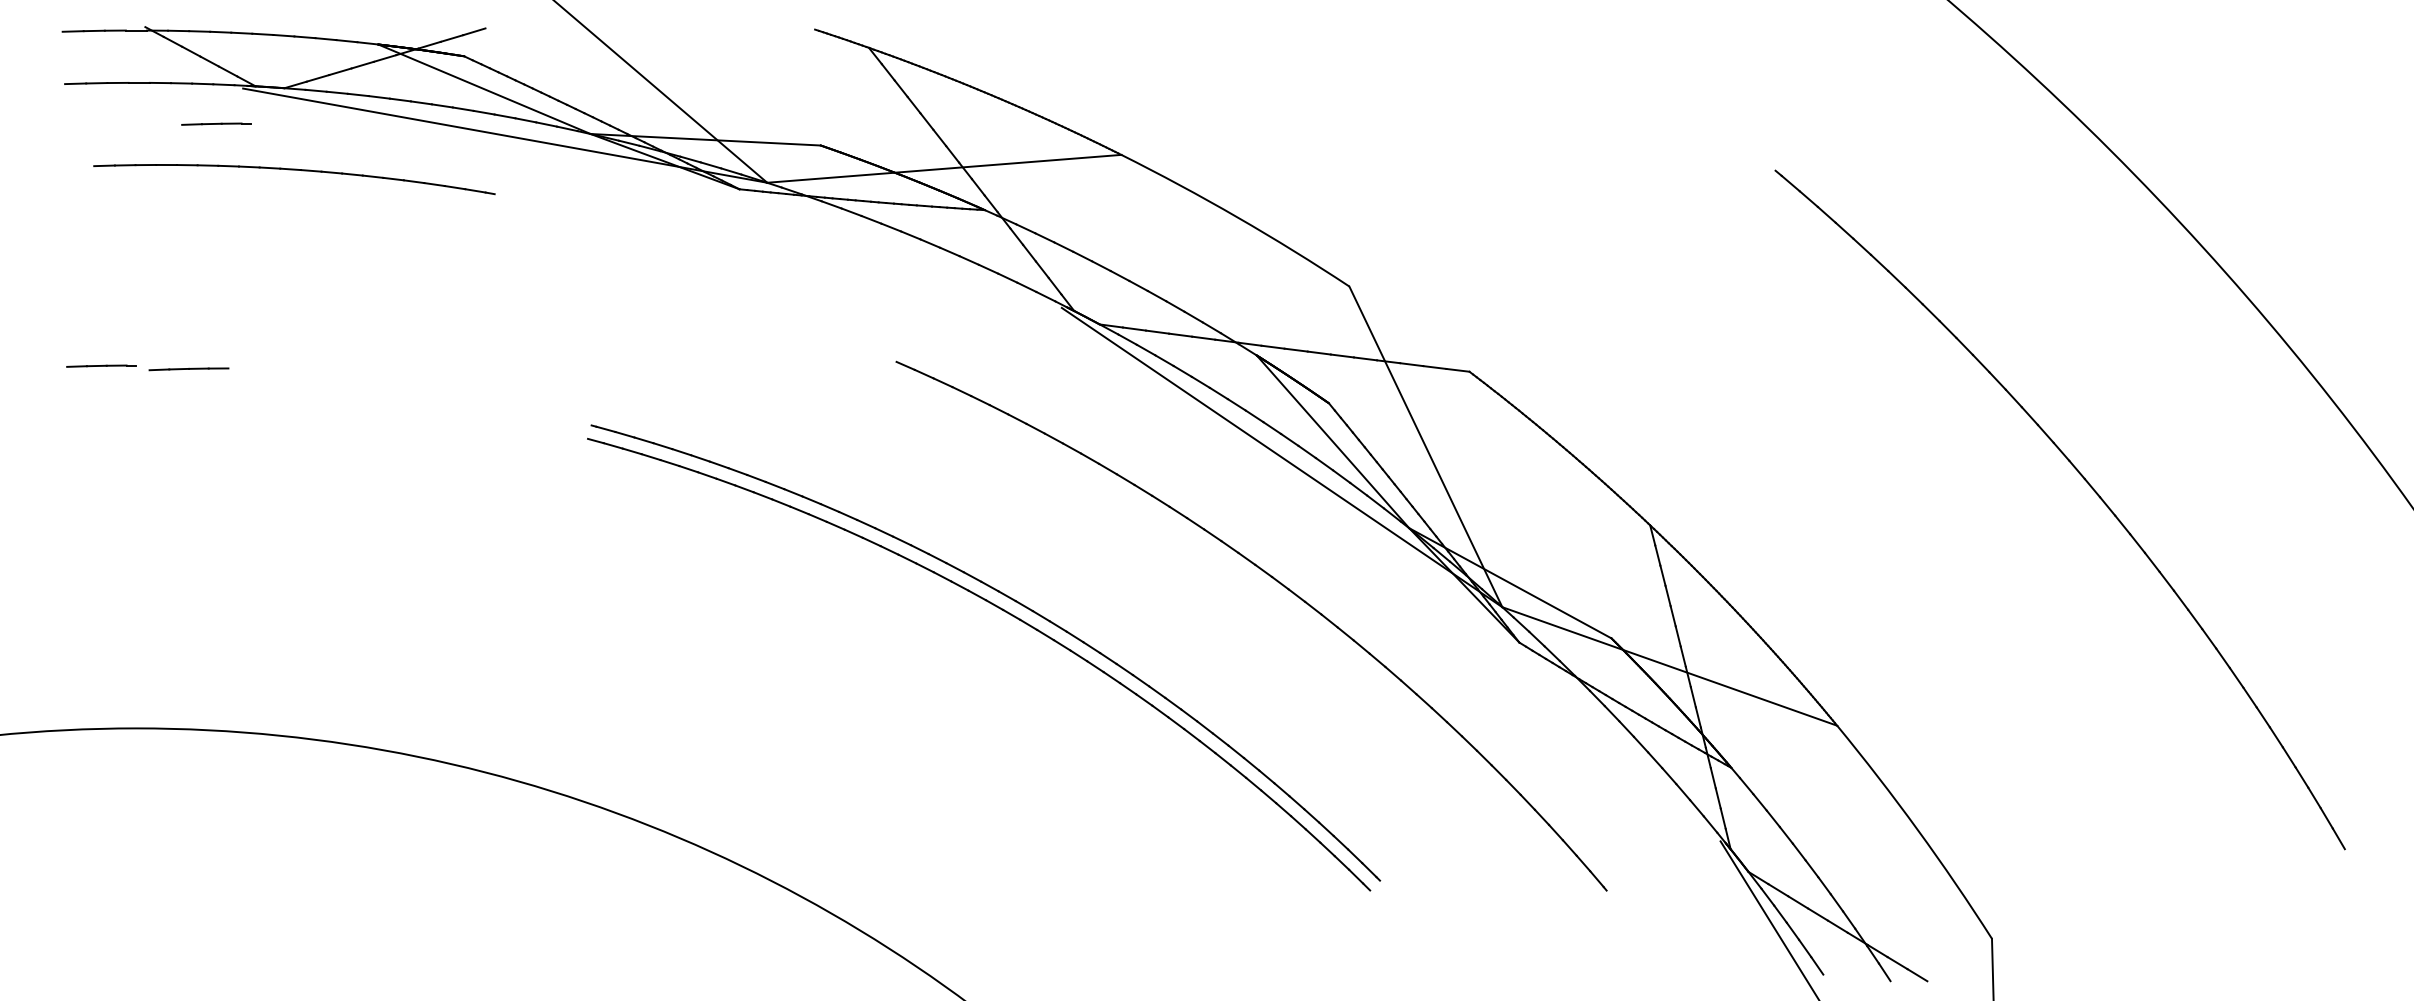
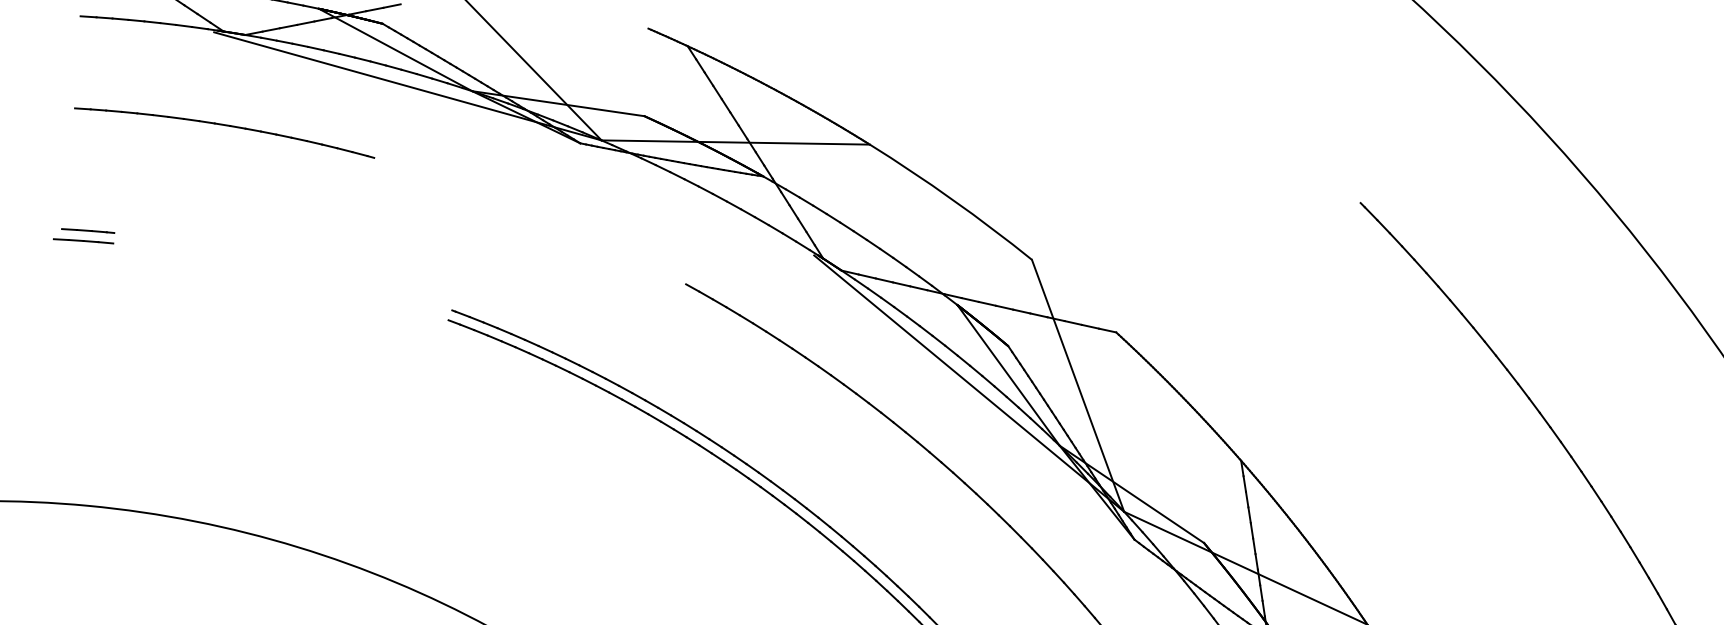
line: (216, 123) -> (191, 56), removed
part: (294, 170) -> (225, 125), moved
line: (188, 369) -> (83, 241), moved

